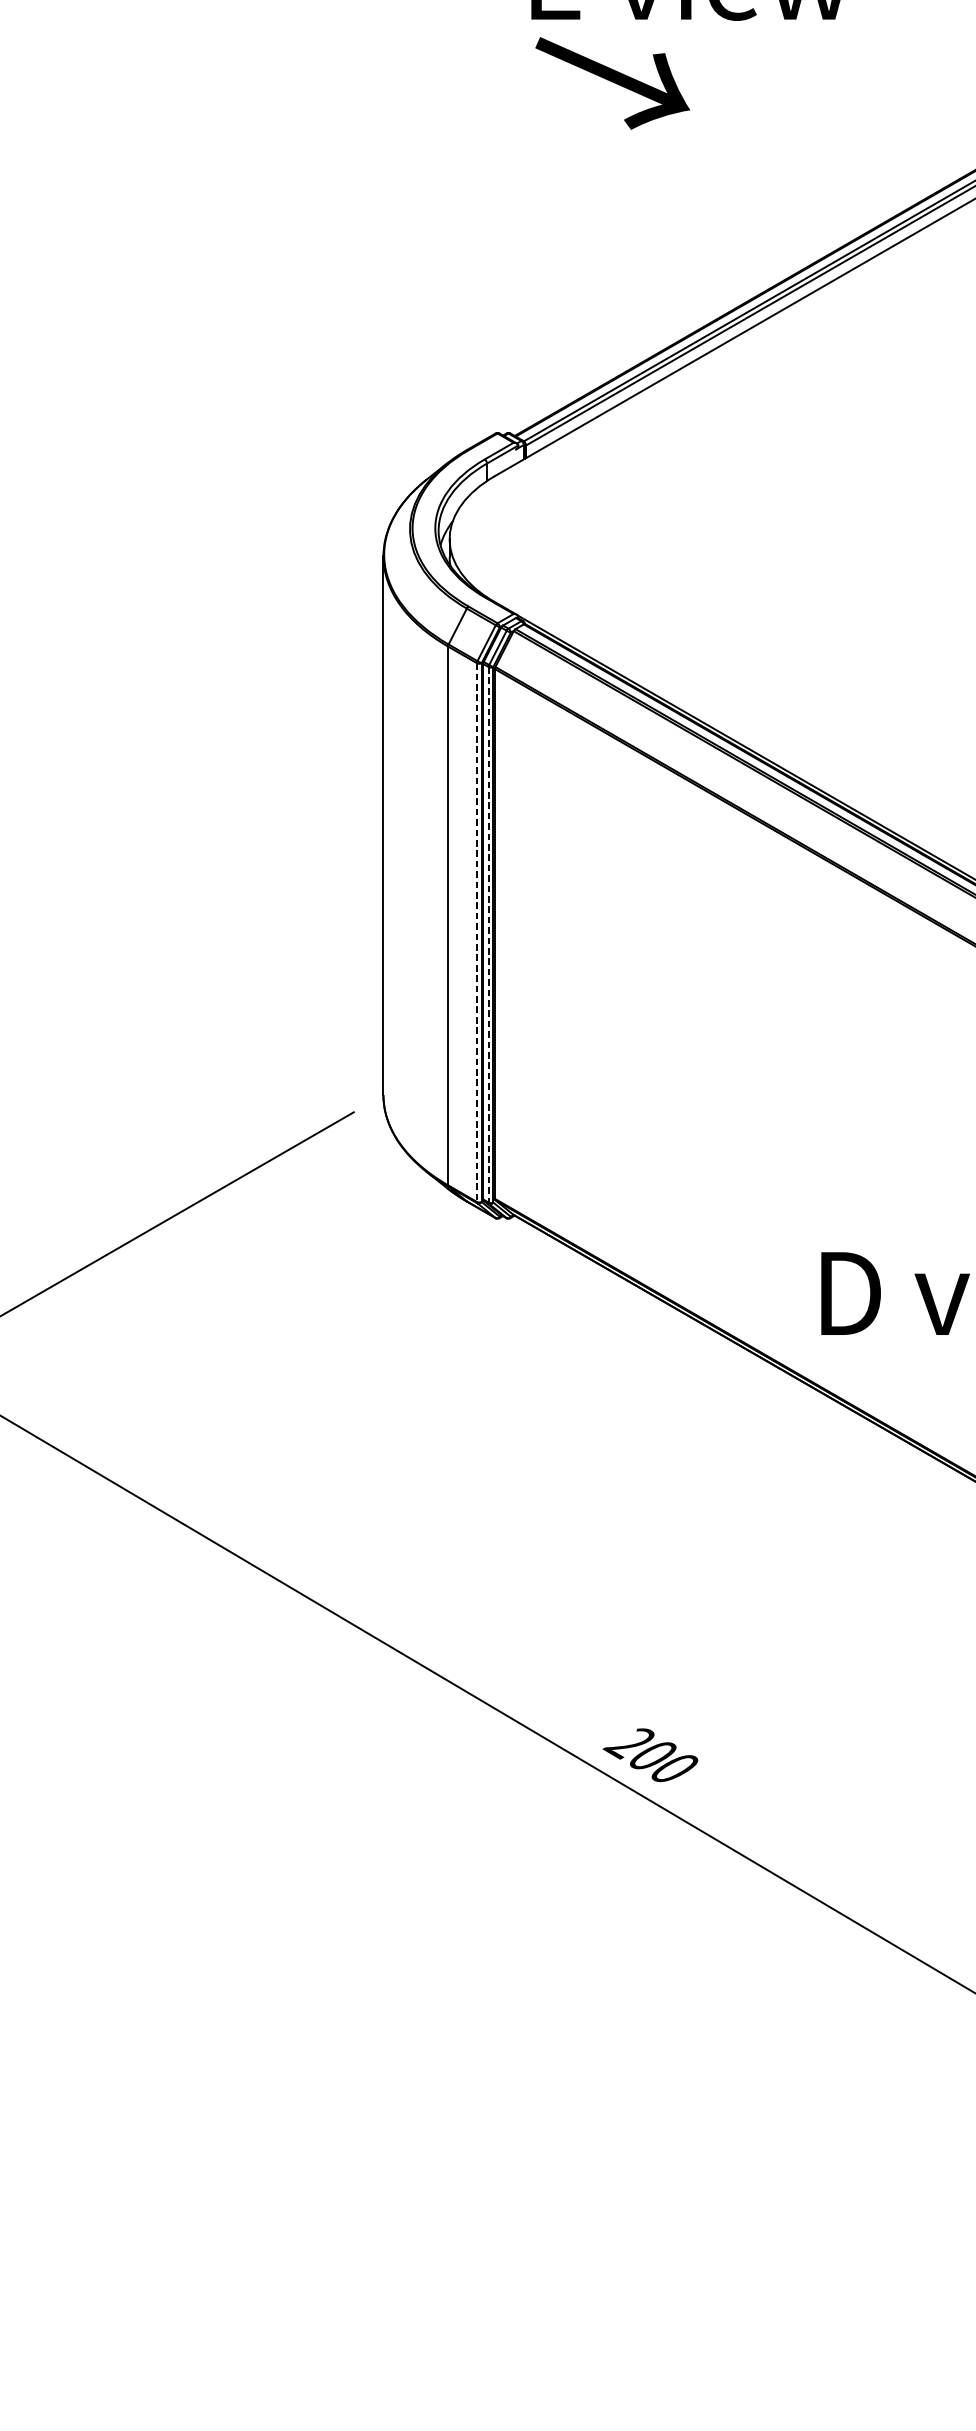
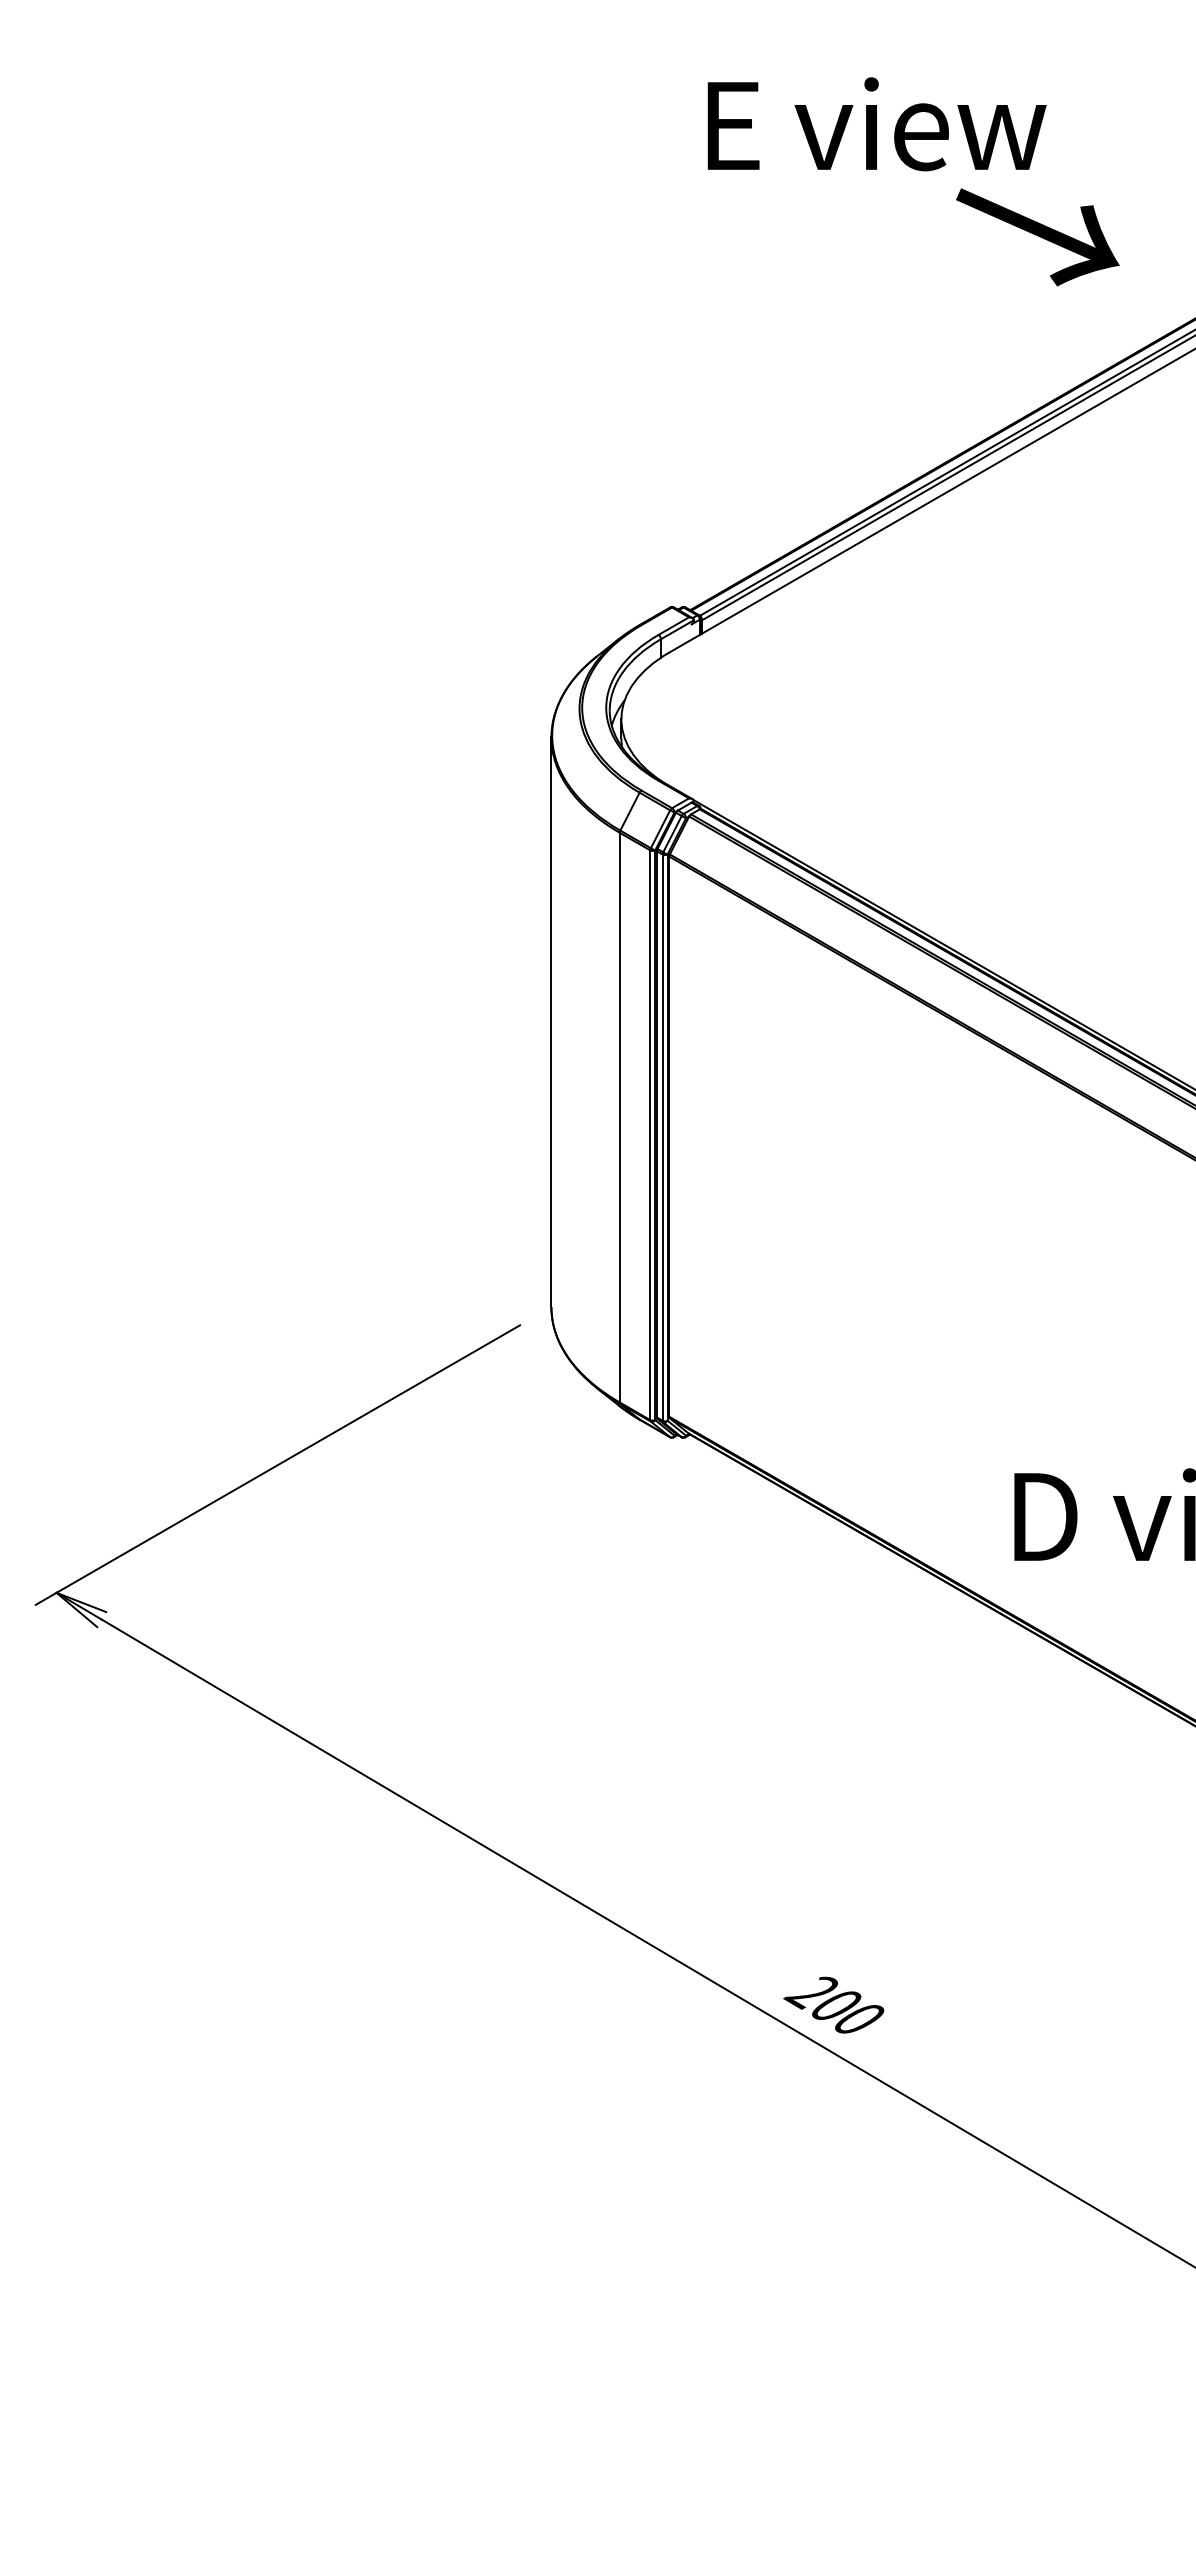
text: (612, 83) -> (1037, 237), moved
line: (477, 932) -> (650, 1135), dashed -> solid
line: (488, 935) -> (662, 1138), dashed -> solid

